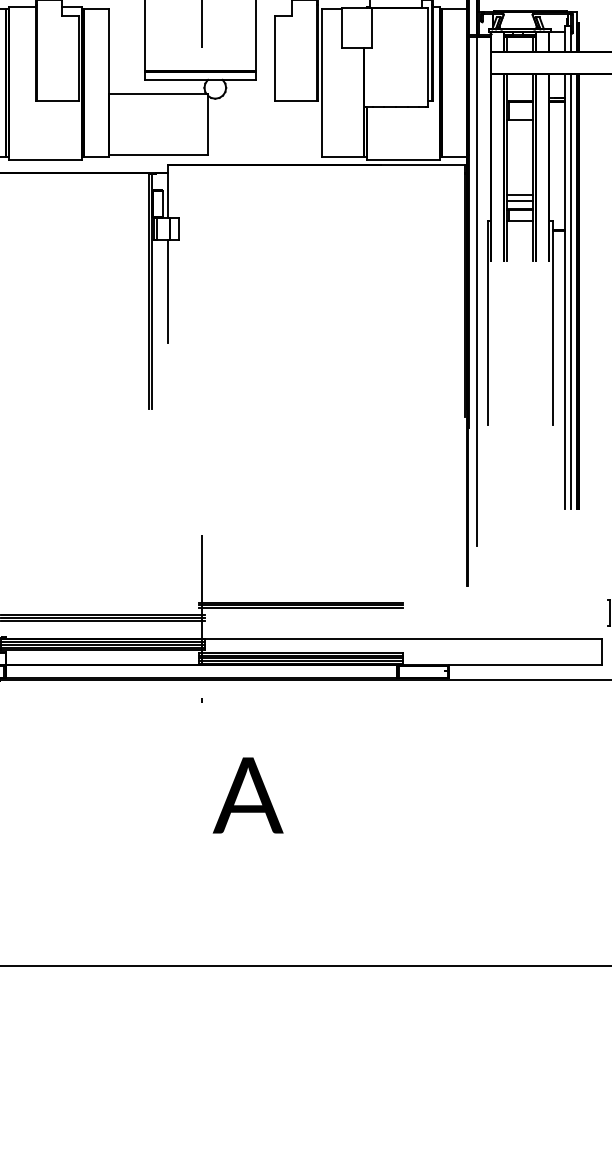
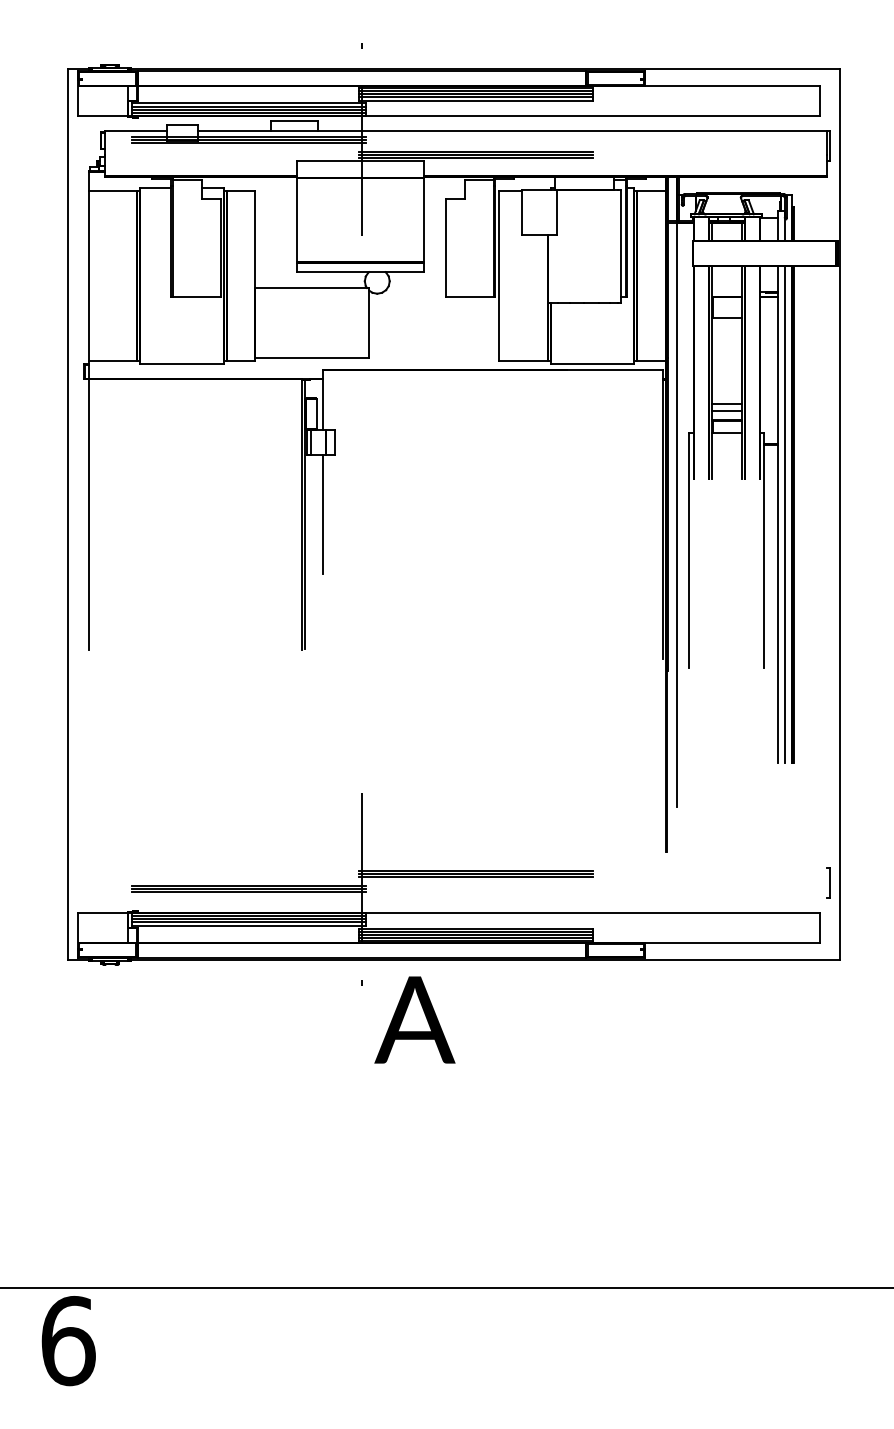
text: (247, 795) -> (414, 1019), moved

